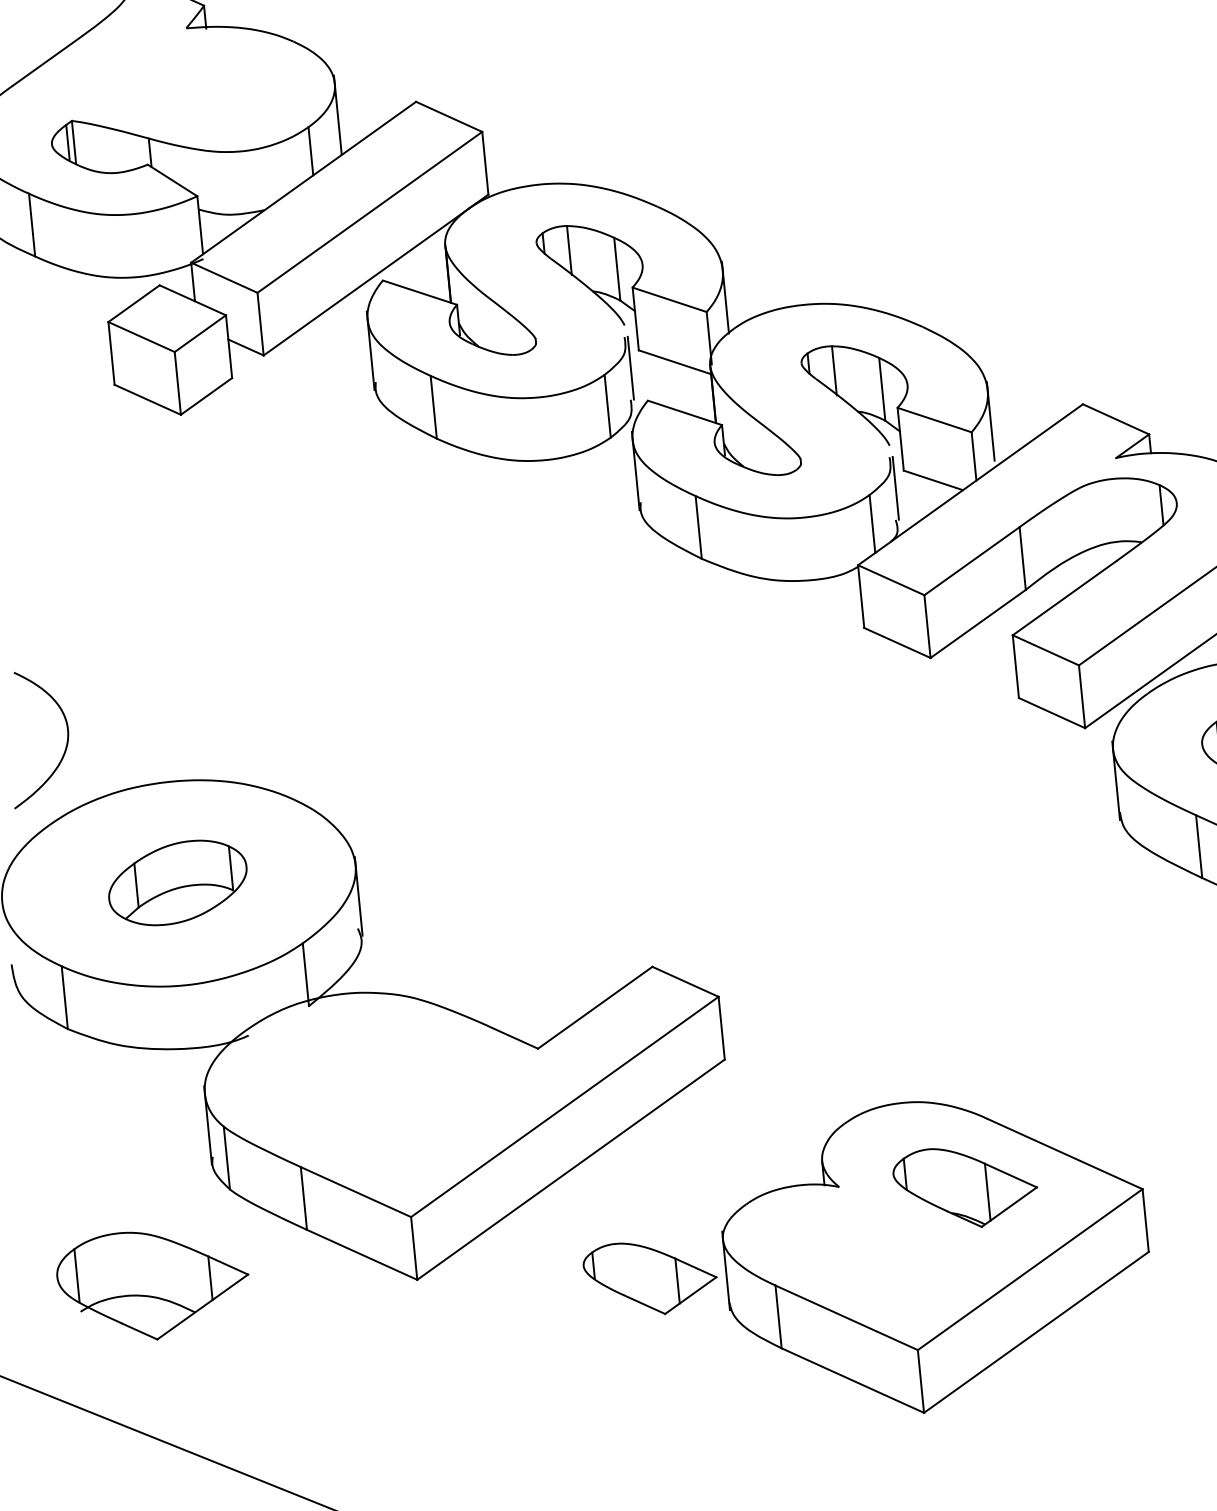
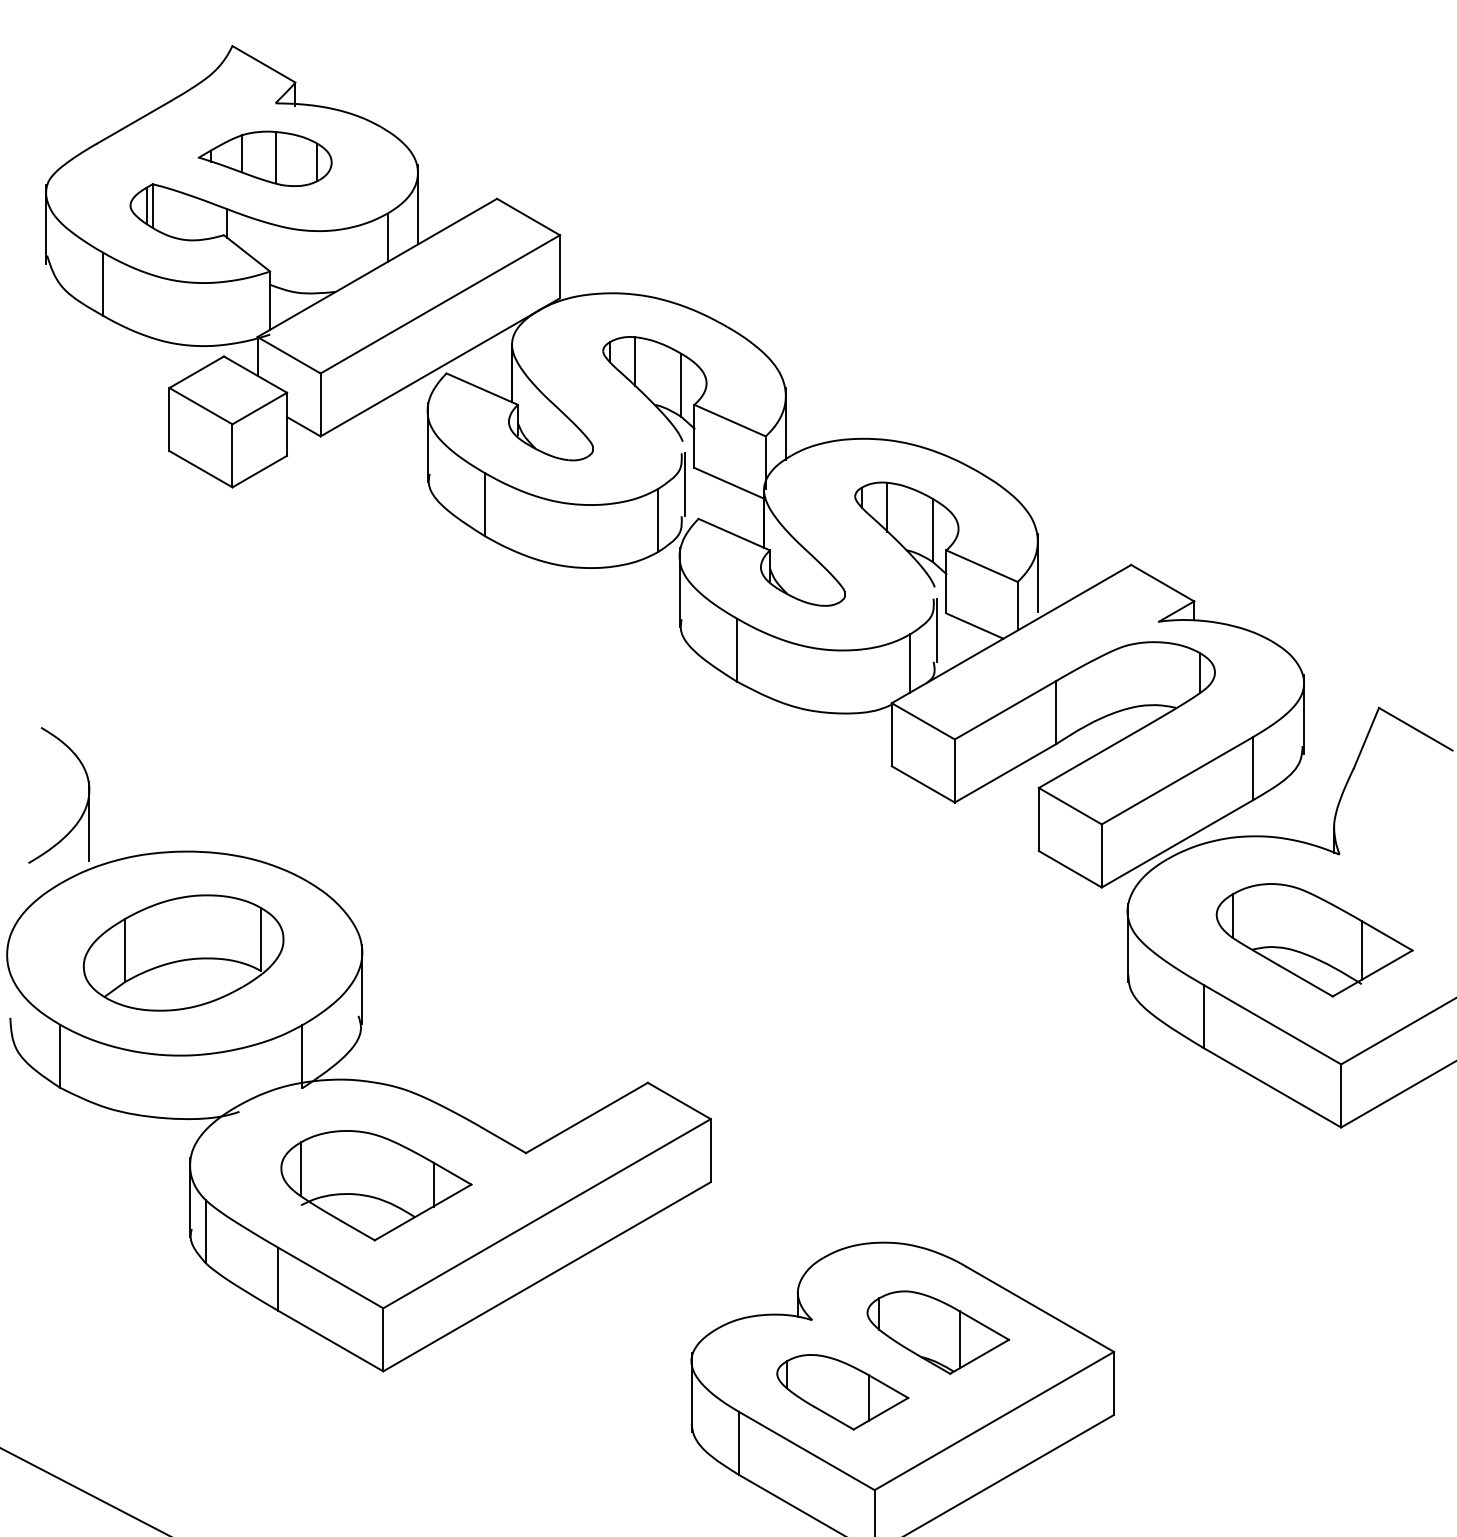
part: (180, 84) -> (264, 158), added
line: (71, 761) -> (89, 821), added
part: (177, 882) -> (183, 952), size x1.43
part: (650, 1278) -> (842, 1392), moved
part: (153, 1284) -> (376, 1185), moved

